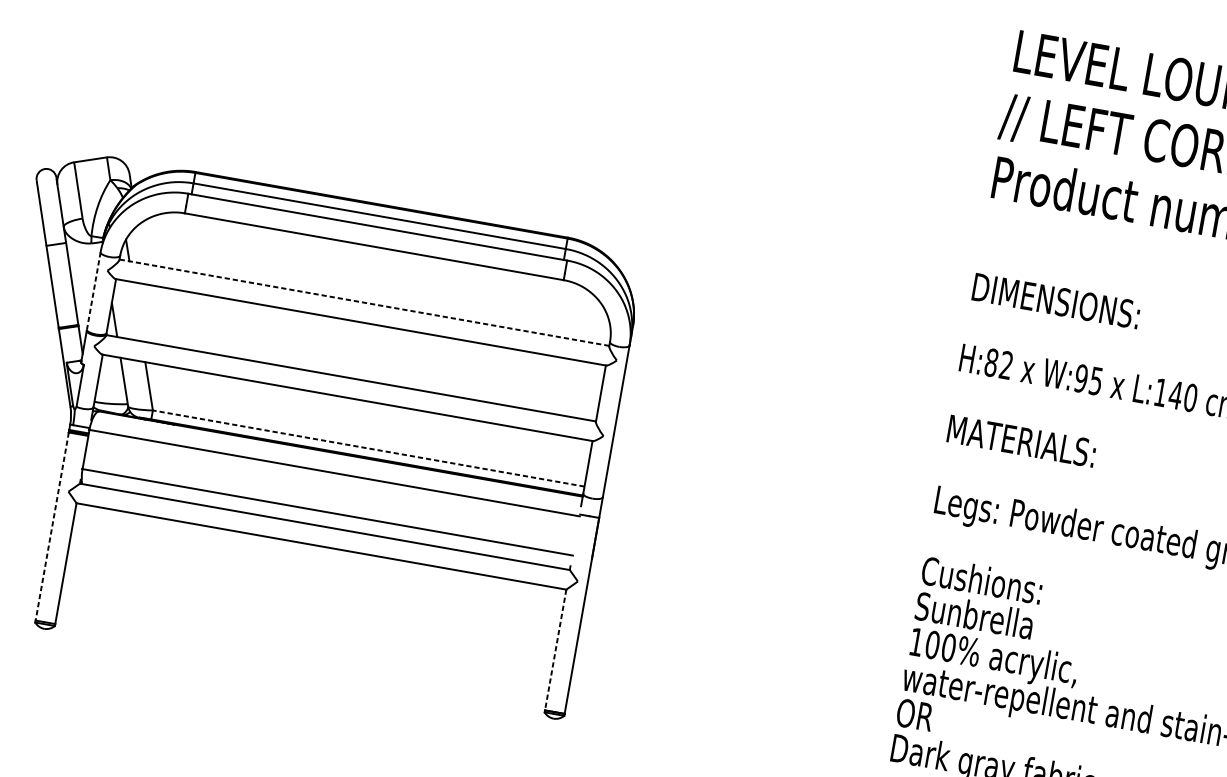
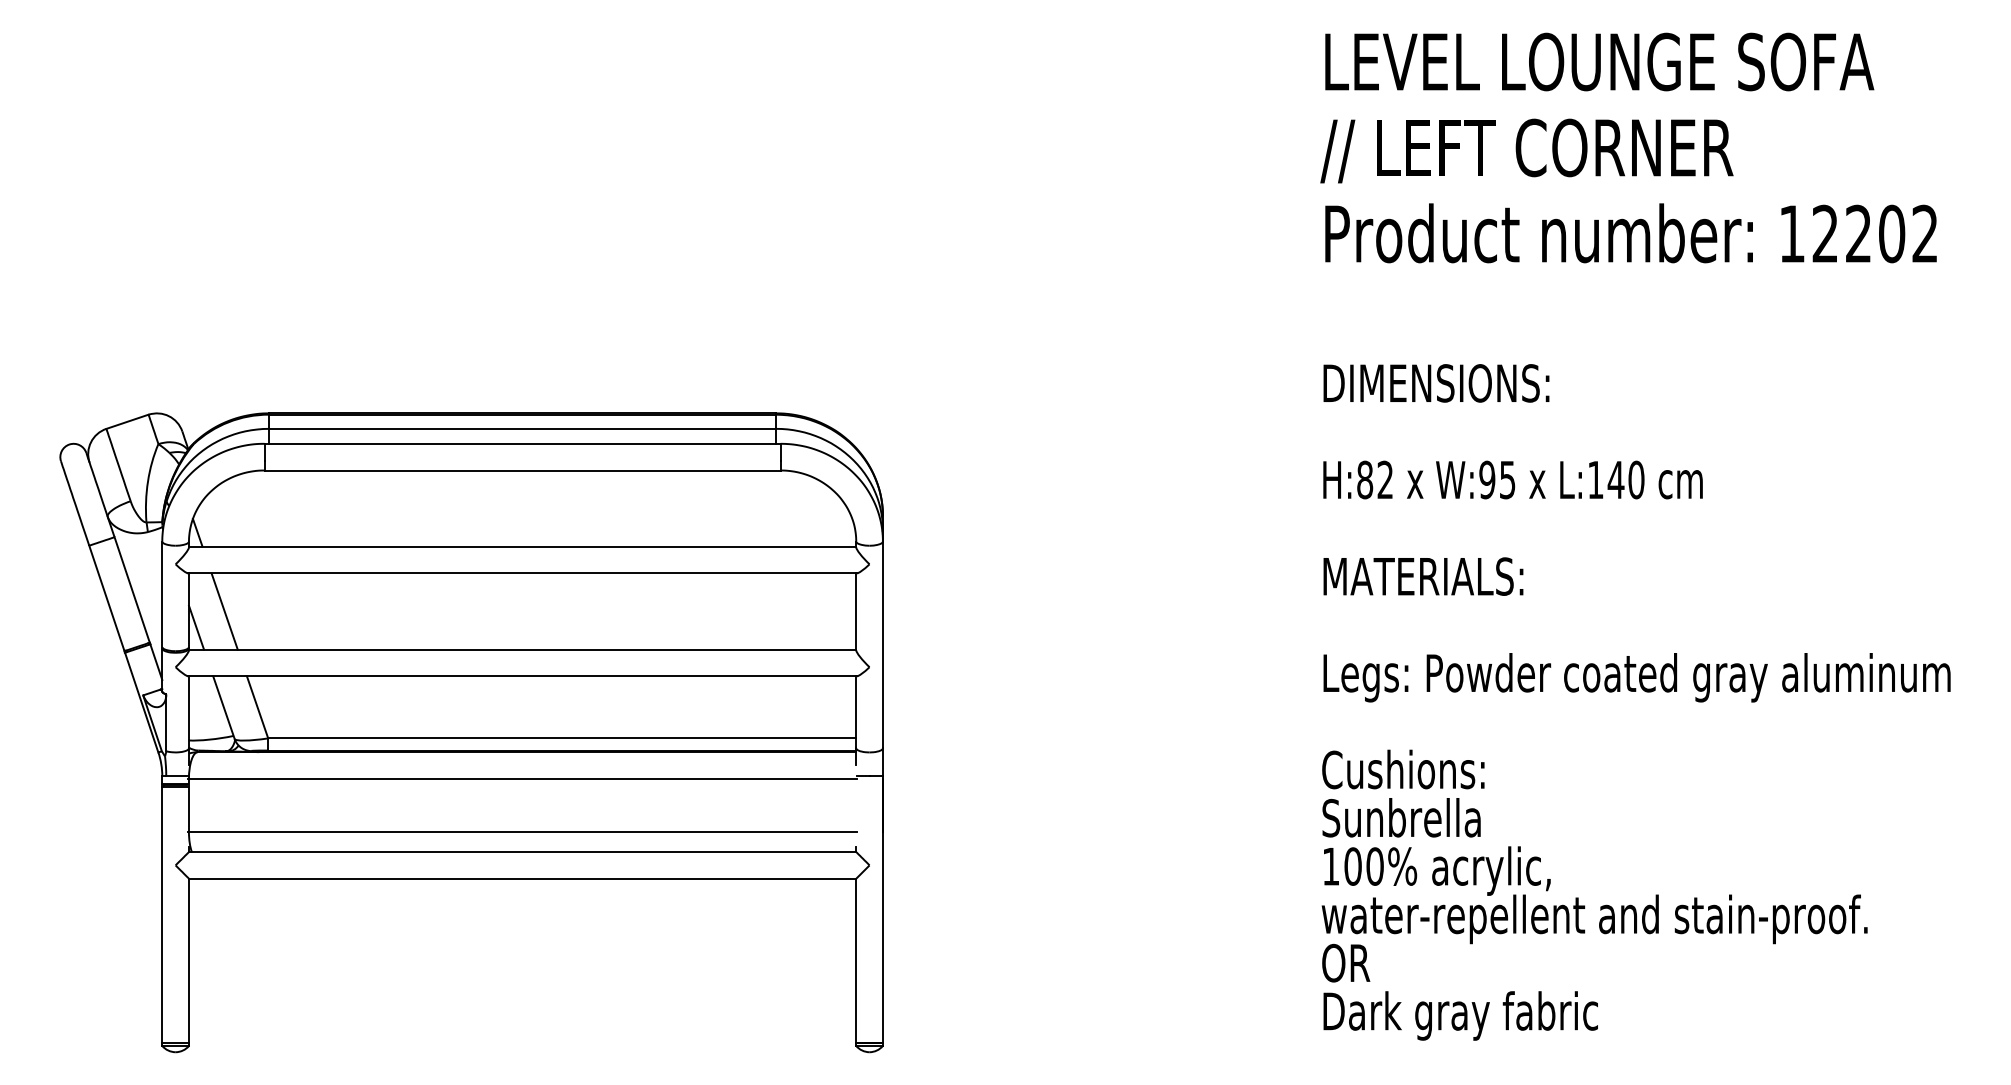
line: (93, 291) -> (162, 594), dashed -> solid
line: (364, 302) -> (522, 546), dashed -> solid
line: (137, 311) -> (224, 611), added
line: (368, 448) -> (561, 738), dashed -> solid
line: (52, 526) -> (162, 915), dashed -> solid
line: (555, 650) -> (856, 961), dashed -> solid

